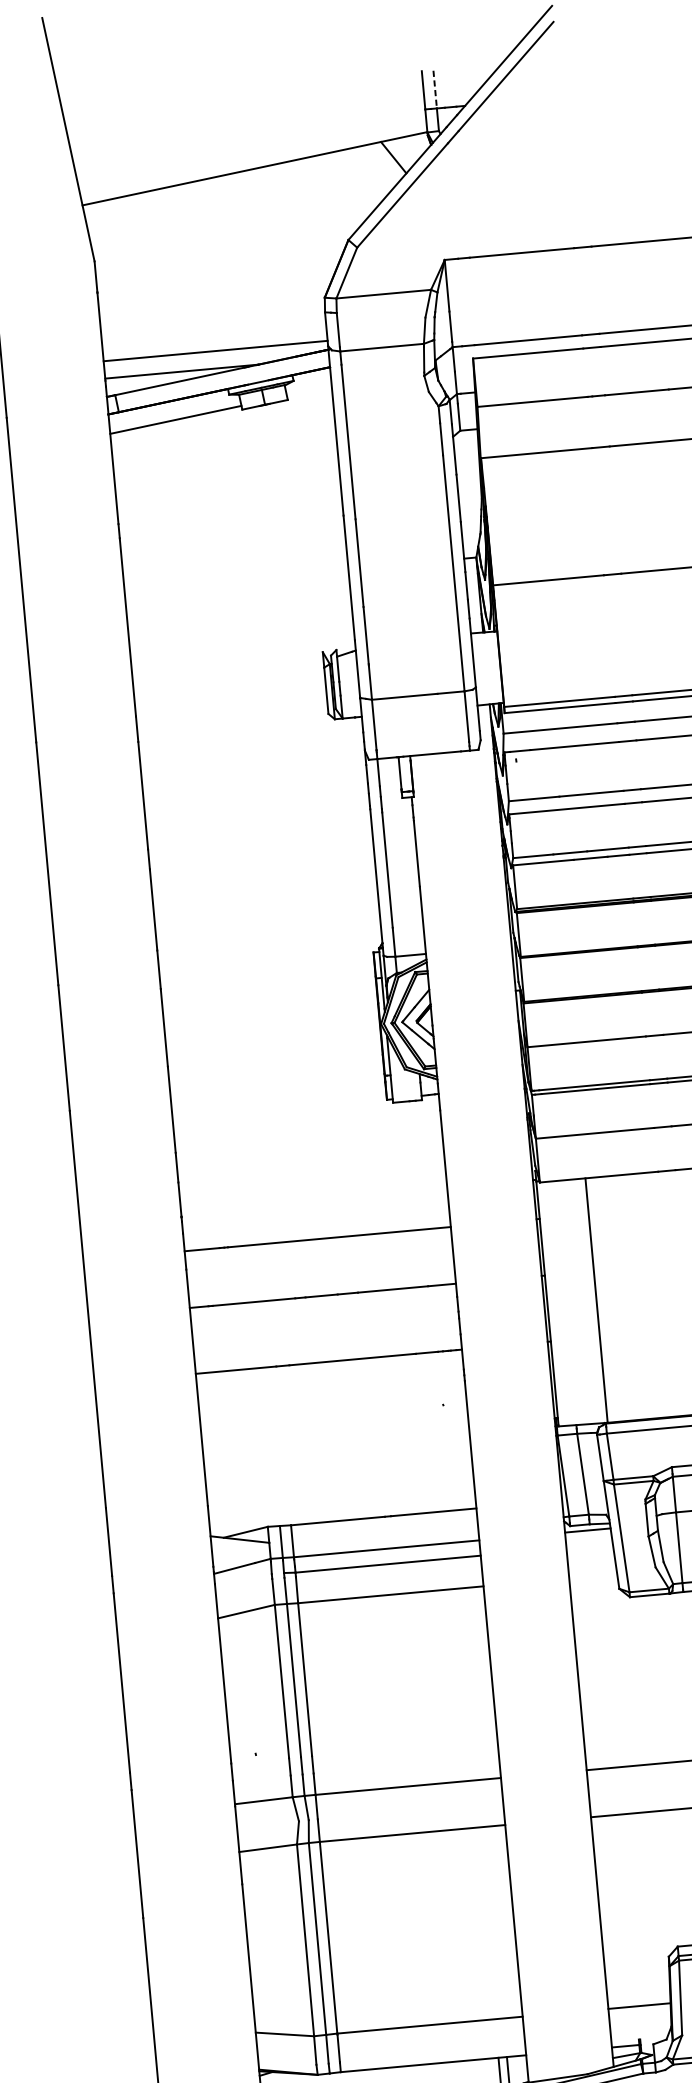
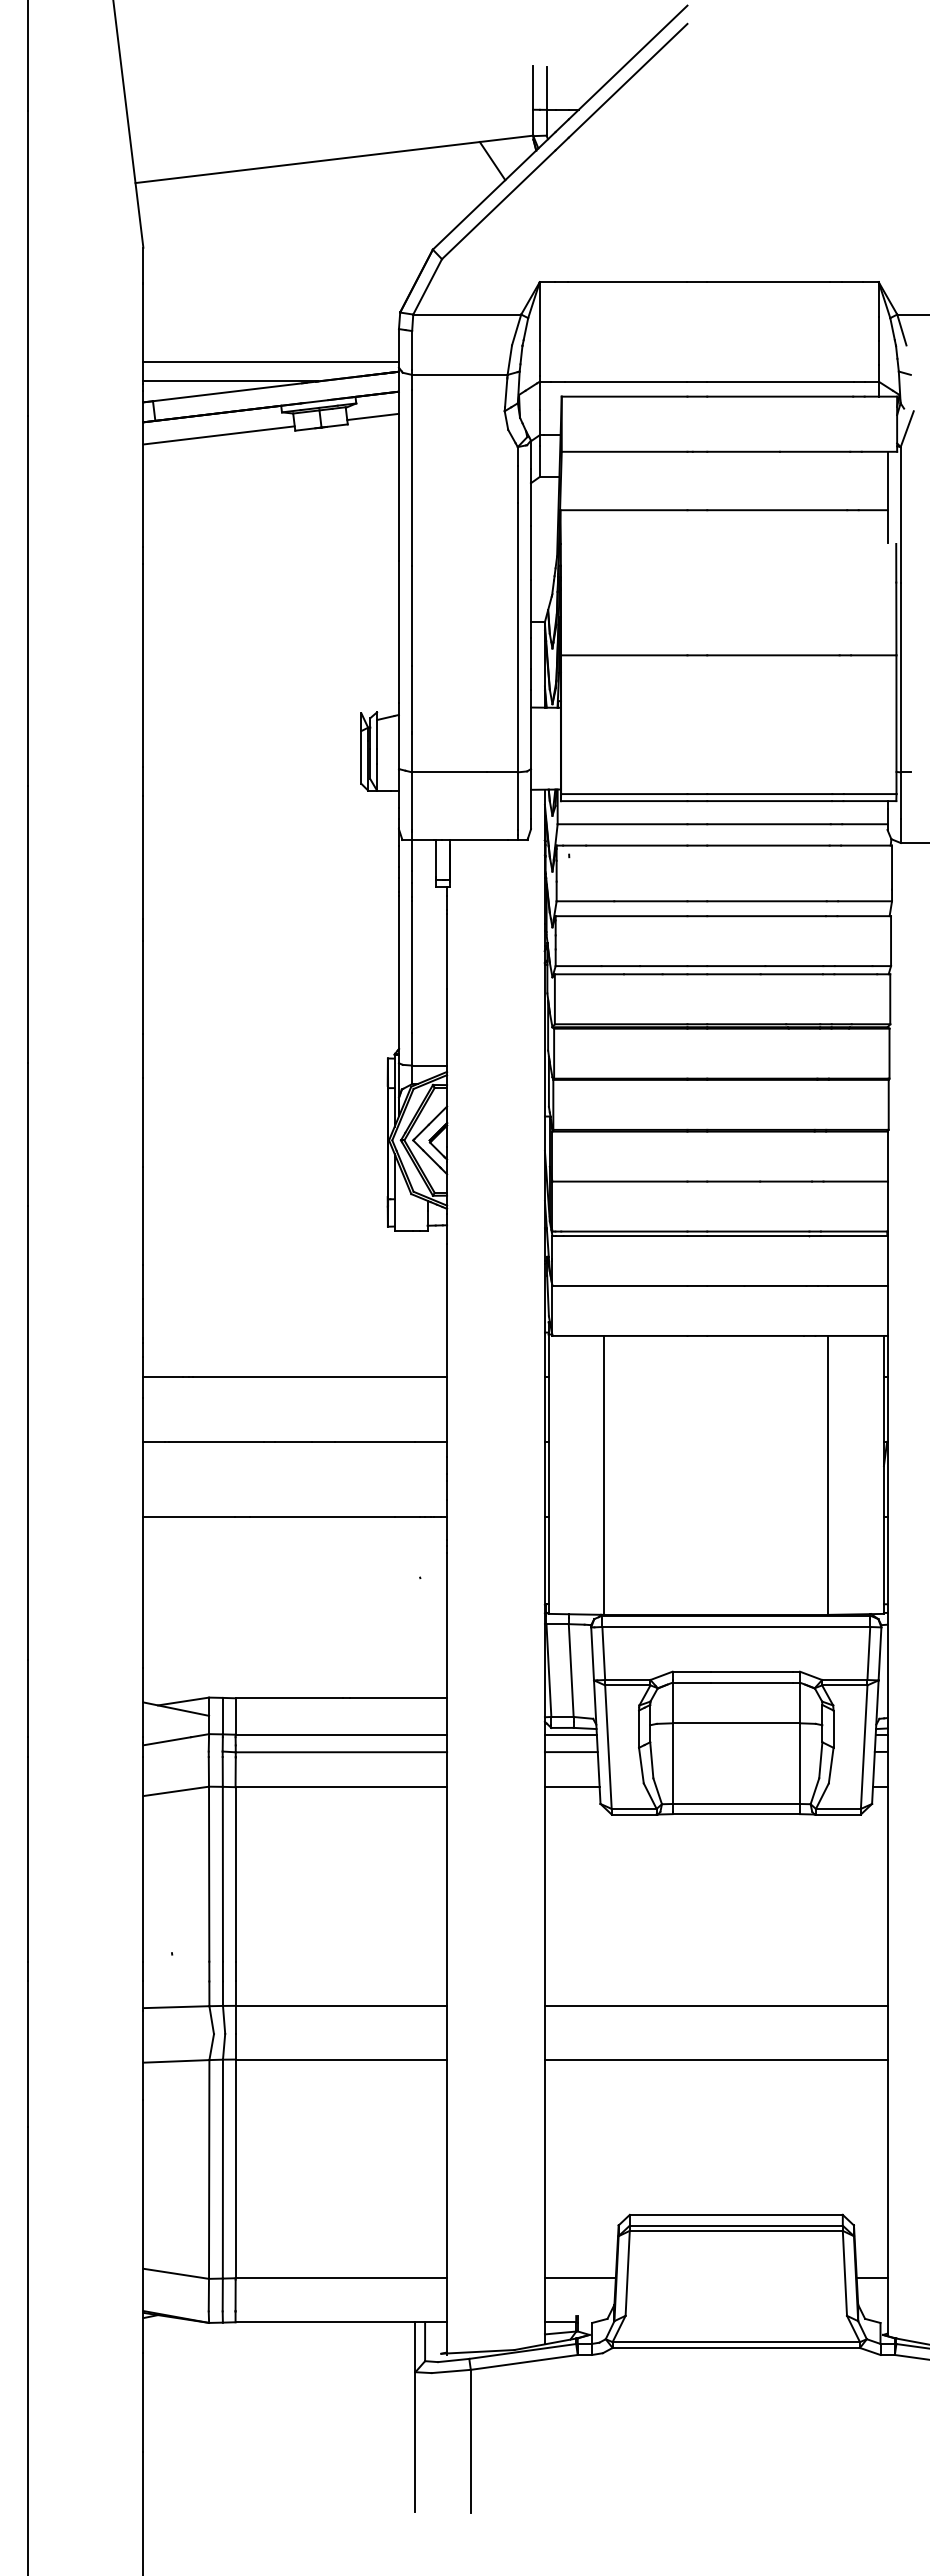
line: (435, 89) -> (546, 88), dashed -> solid
line: (308, 391) -> (372, 416), added
line: (588, 1546) -> (570, 1752), added
line: (592, 1576) -> (571, 1787), added

